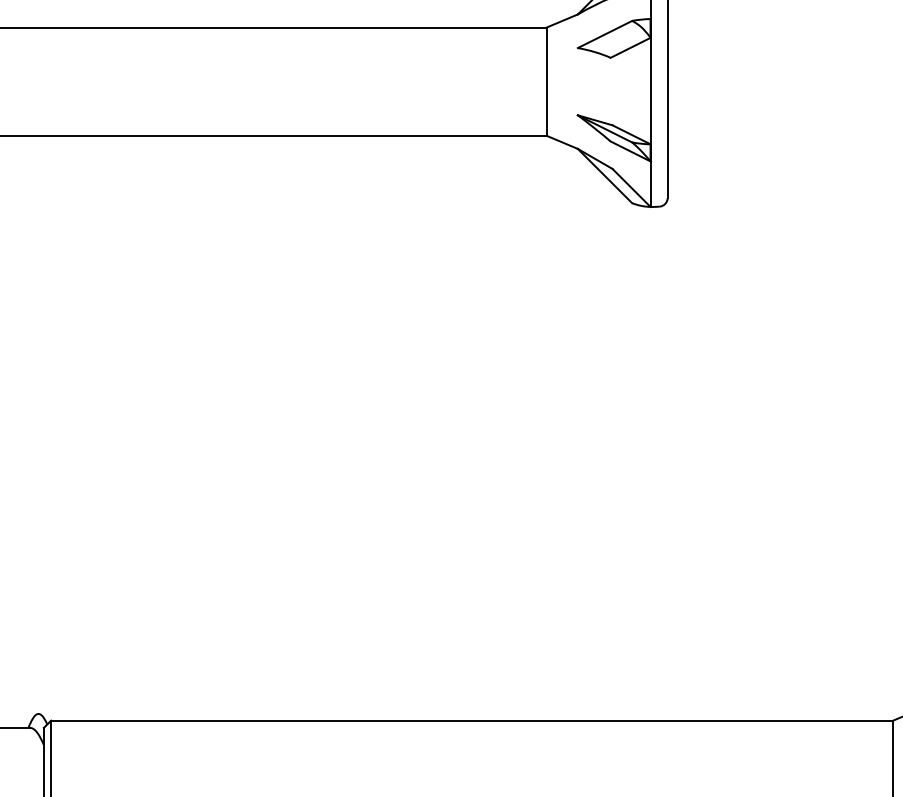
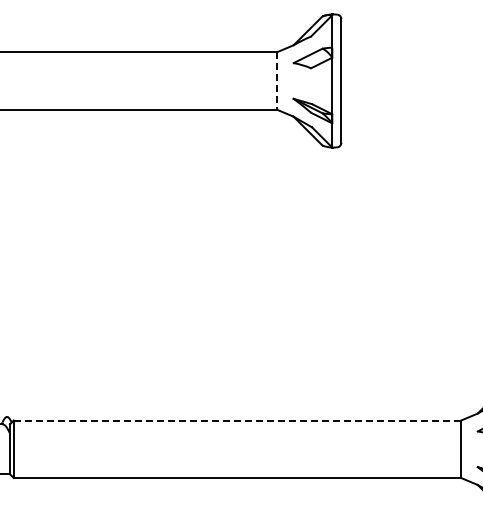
line: (547, 80) -> (277, 80), solid -> dashed
line: (472, 720) -> (237, 420), solid -> dashed

